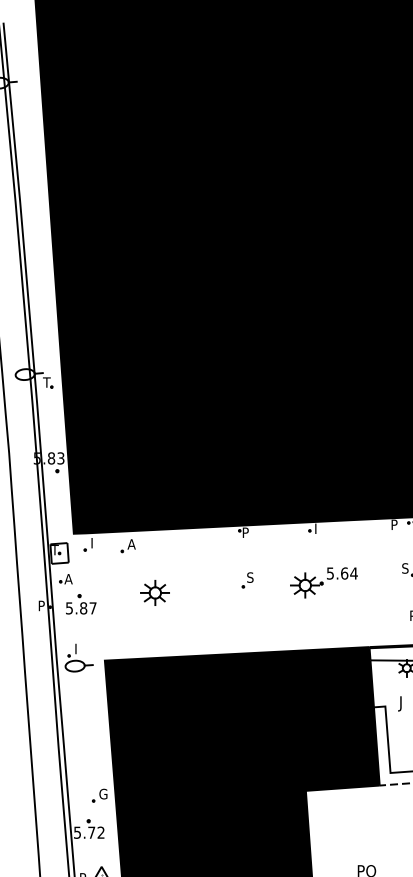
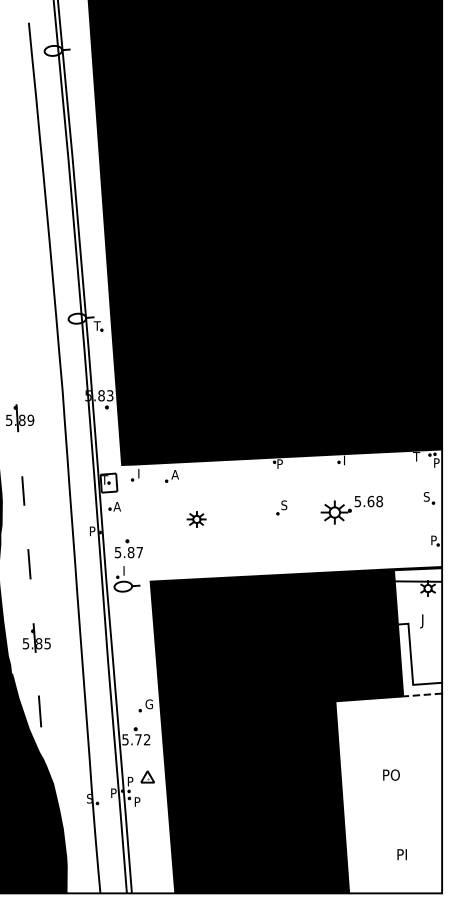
text: (394, 524) -> (416, 456), P -> T
text: (353, 573) -> (379, 501), 5.64 -> 5.68
part: (154, 593) -> (196, 519), size x0.7
part: (80, 603) -> (128, 548), moved

